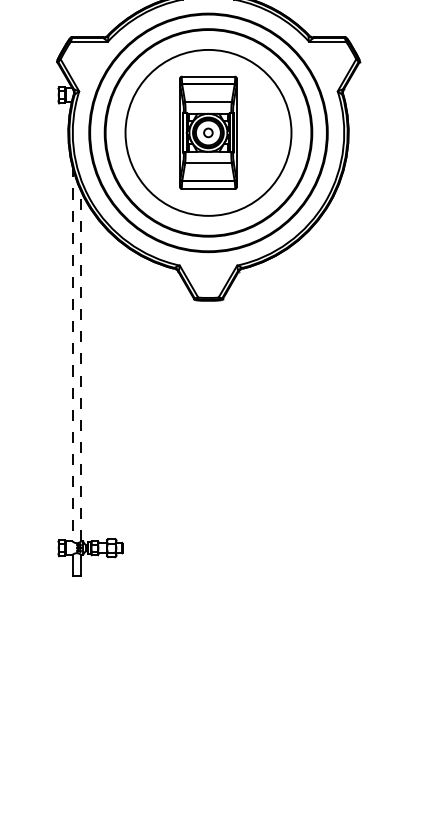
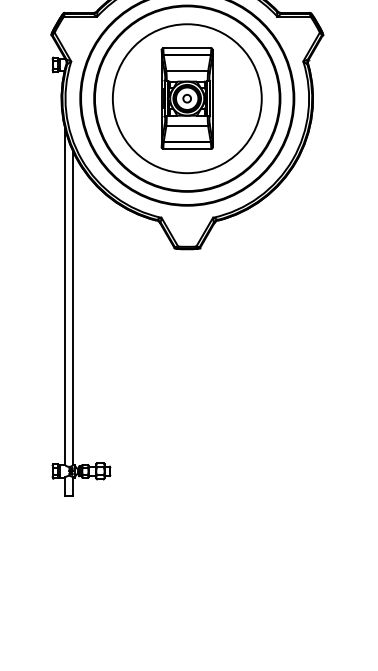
line: (72, 353) -> (65, 296), dashed -> solid
line: (81, 365) -> (73, 307), dashed -> solid

